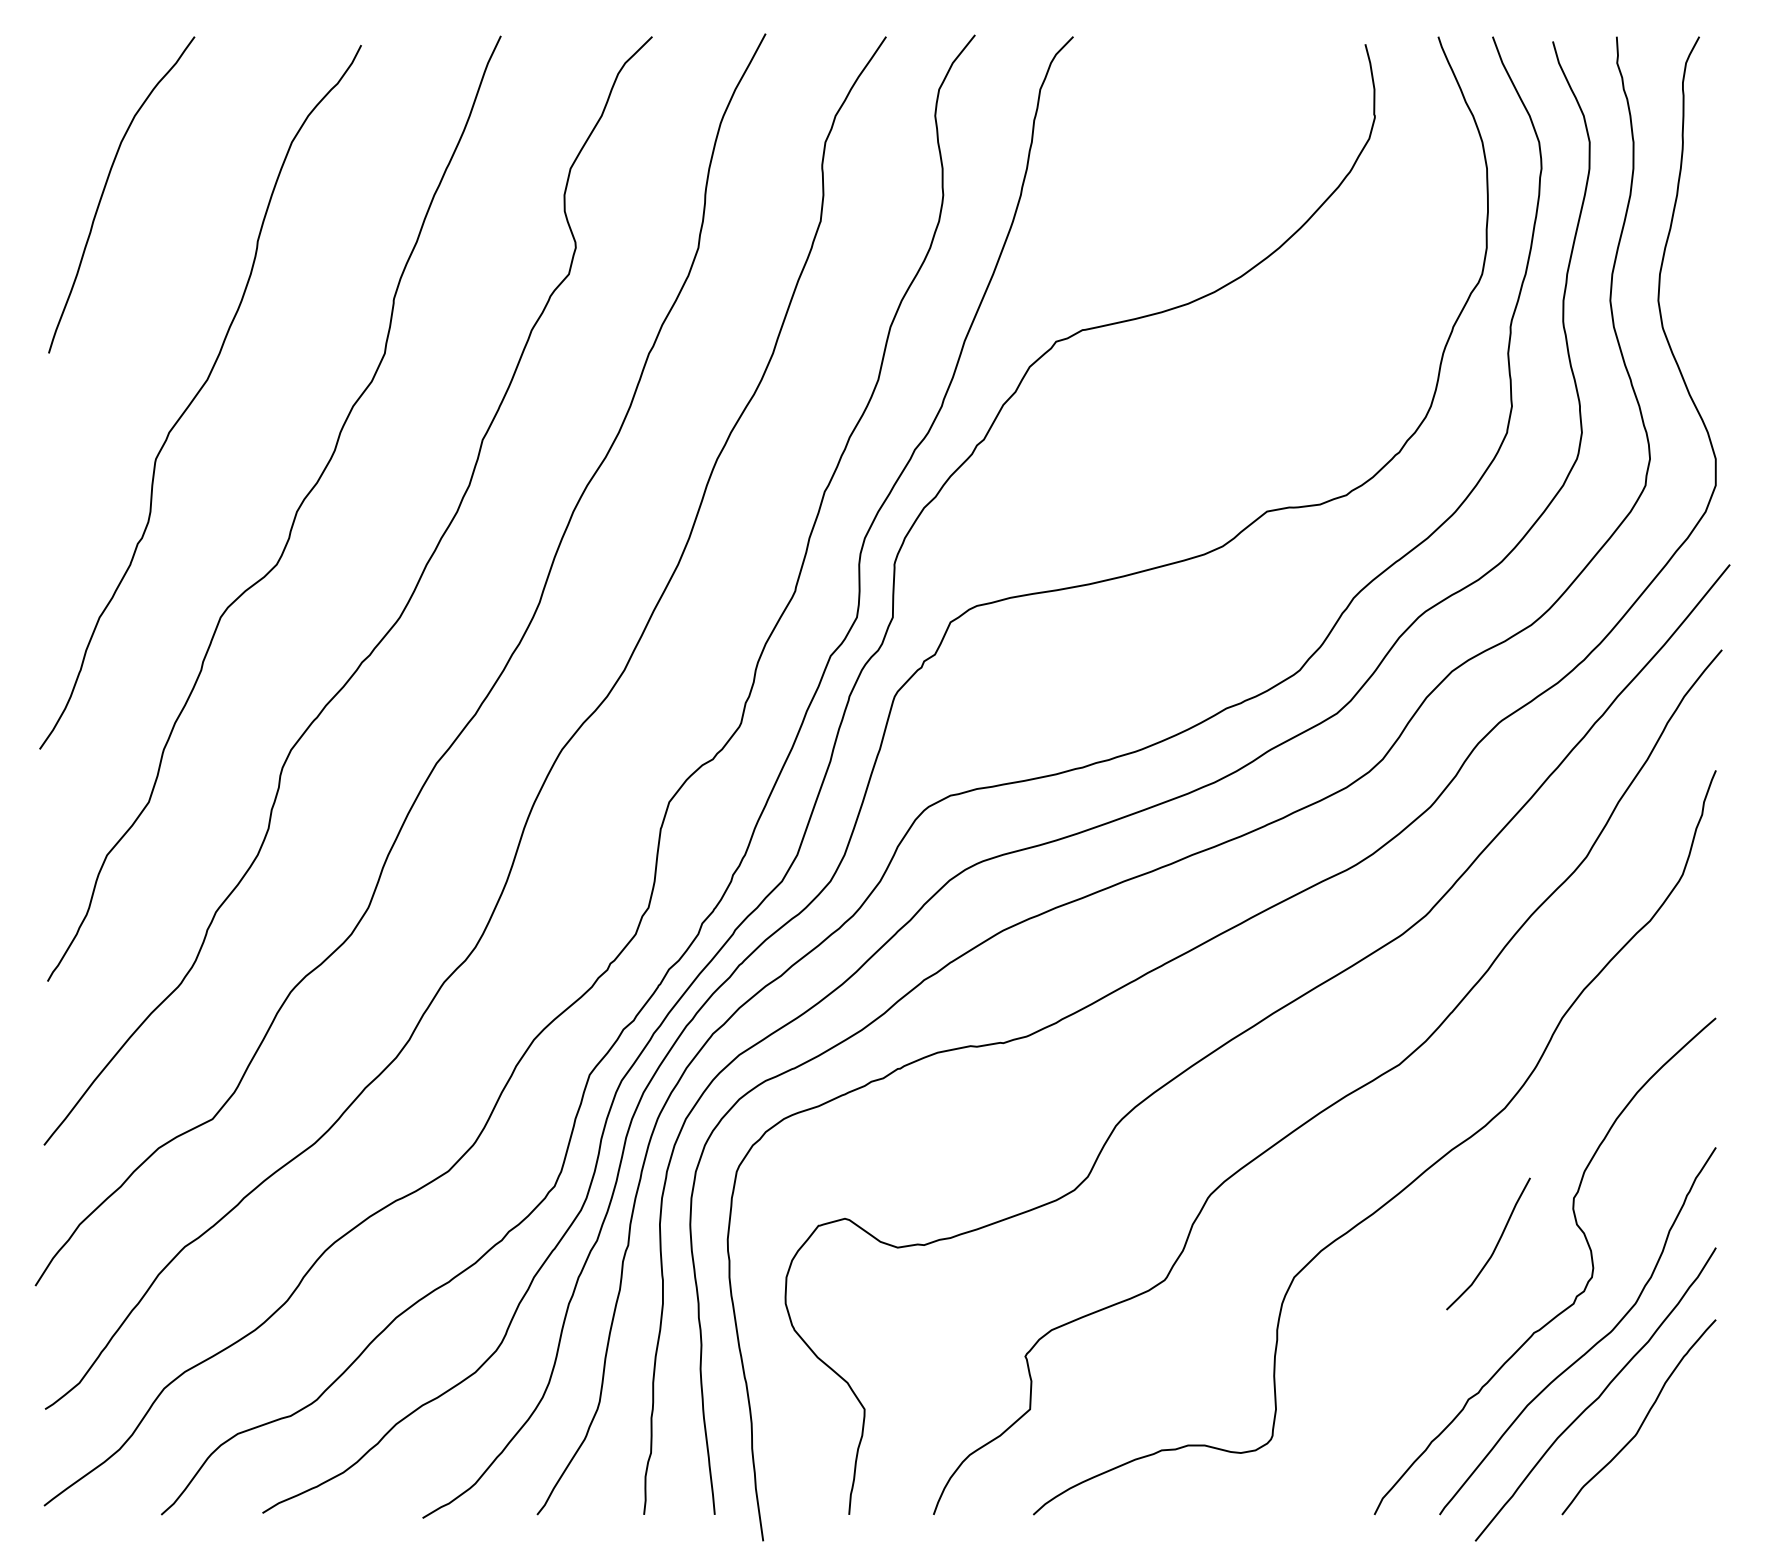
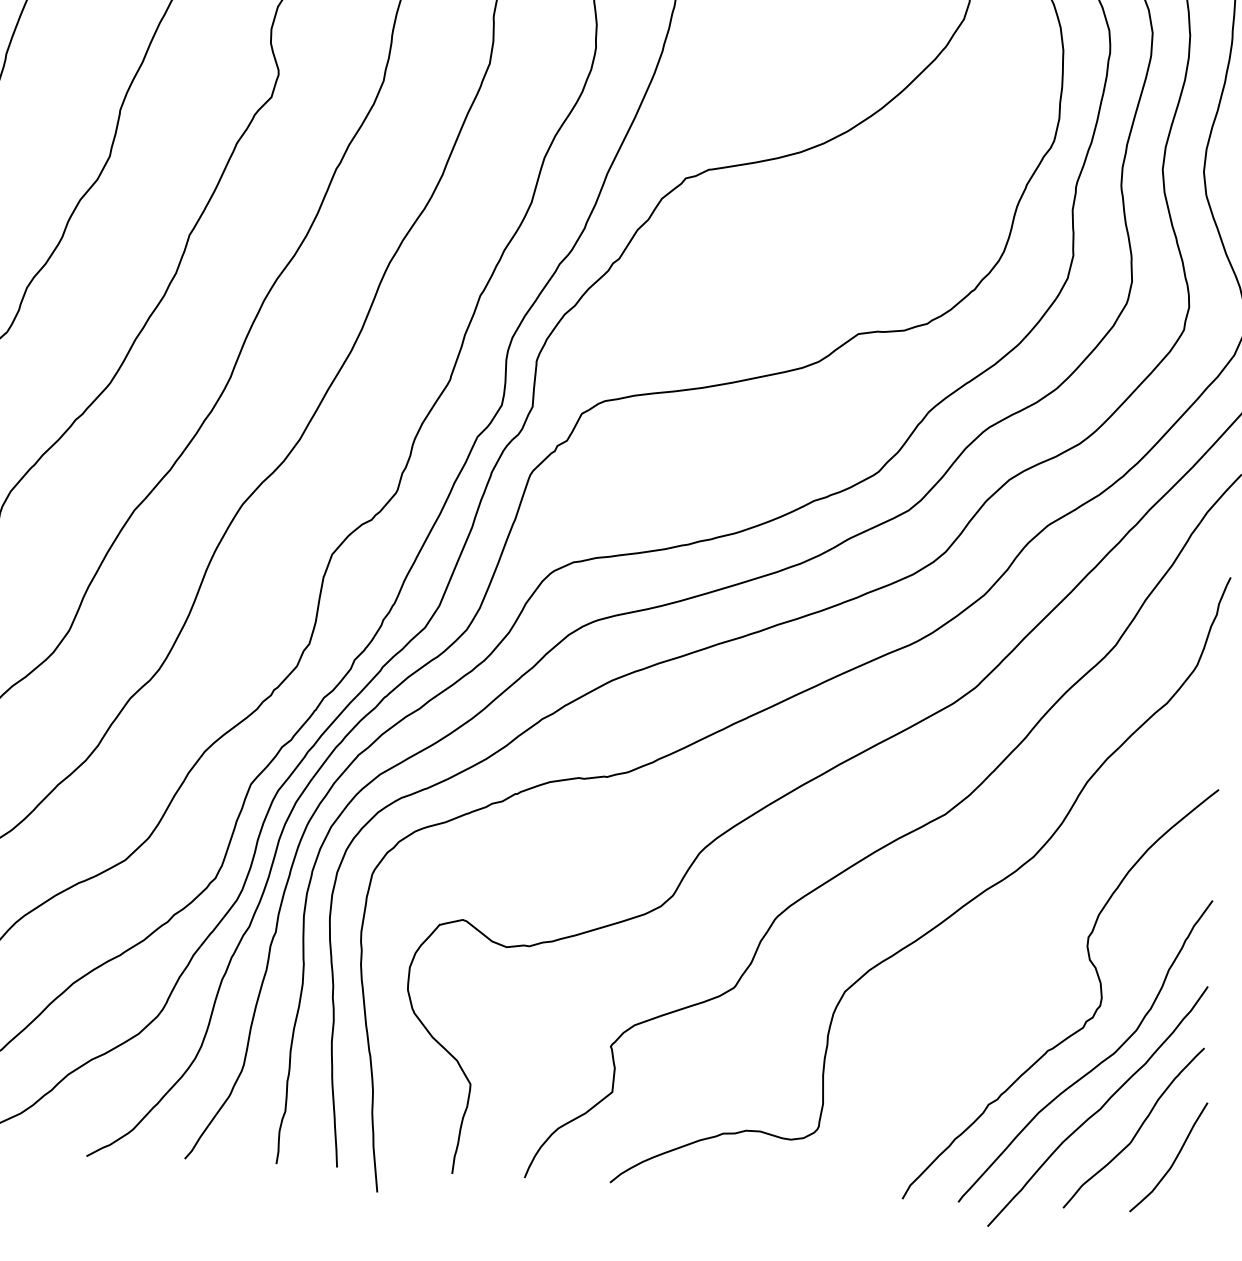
curve: (1494, 1247) -> (1173, 1160), moved

